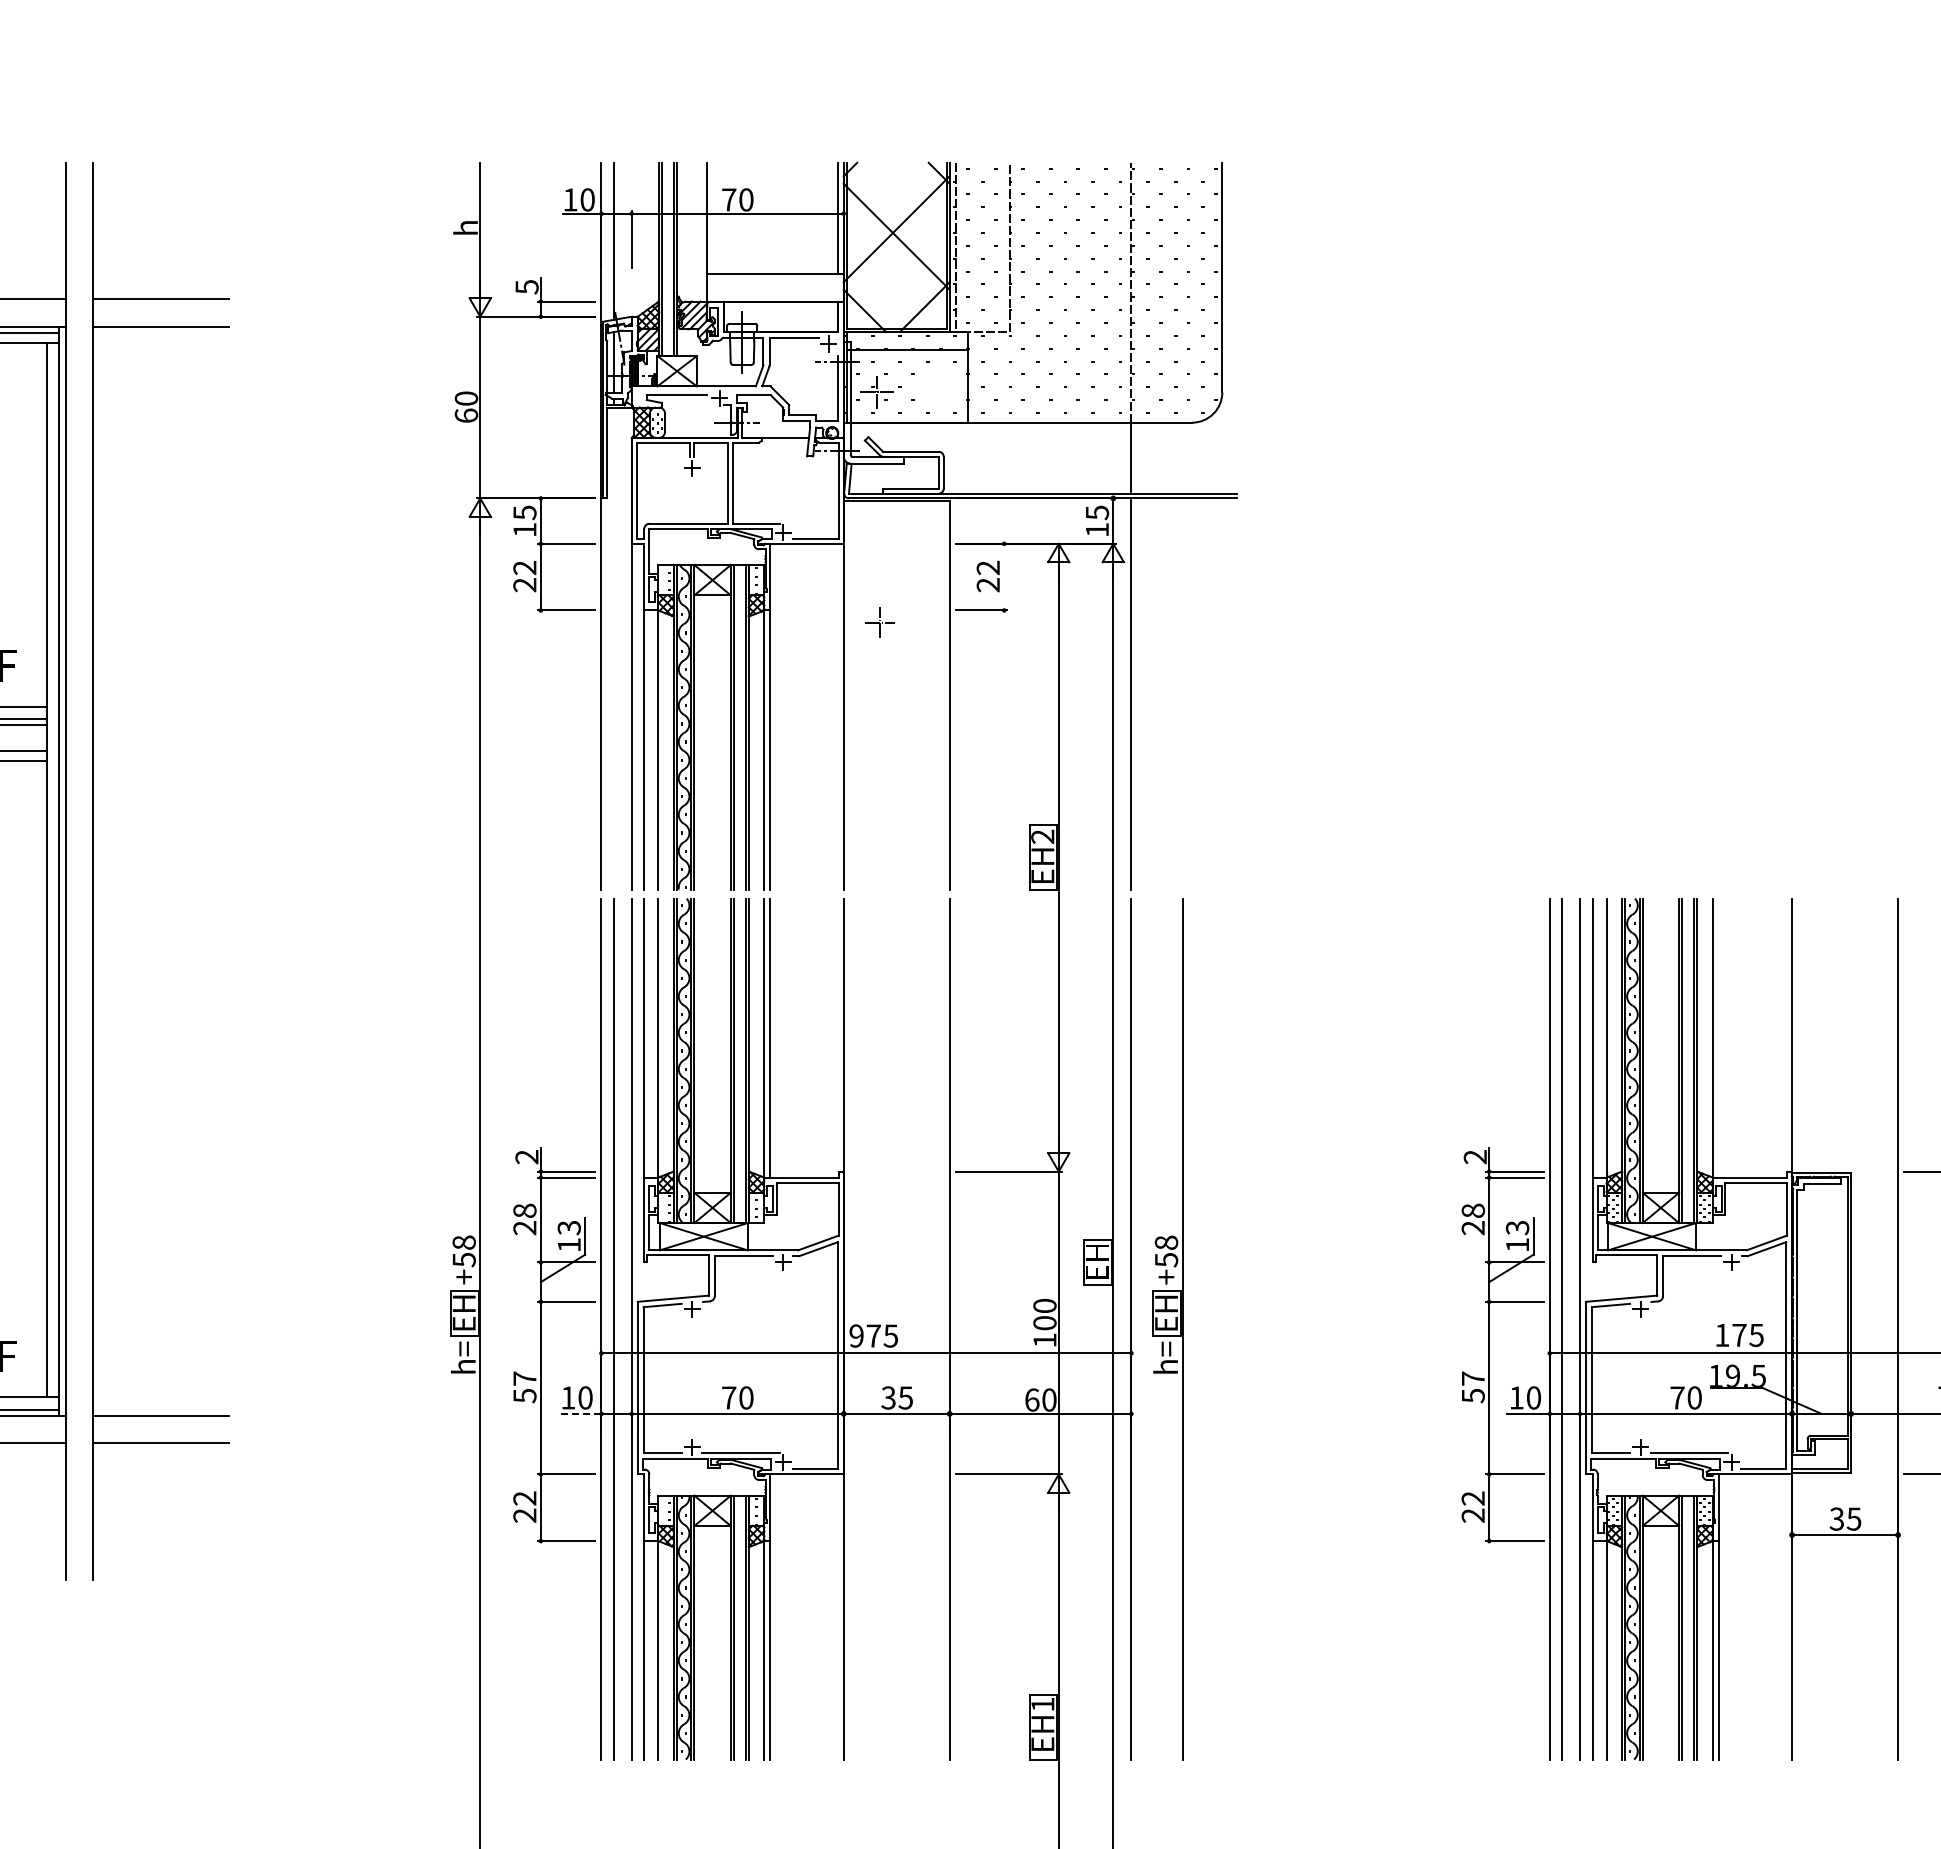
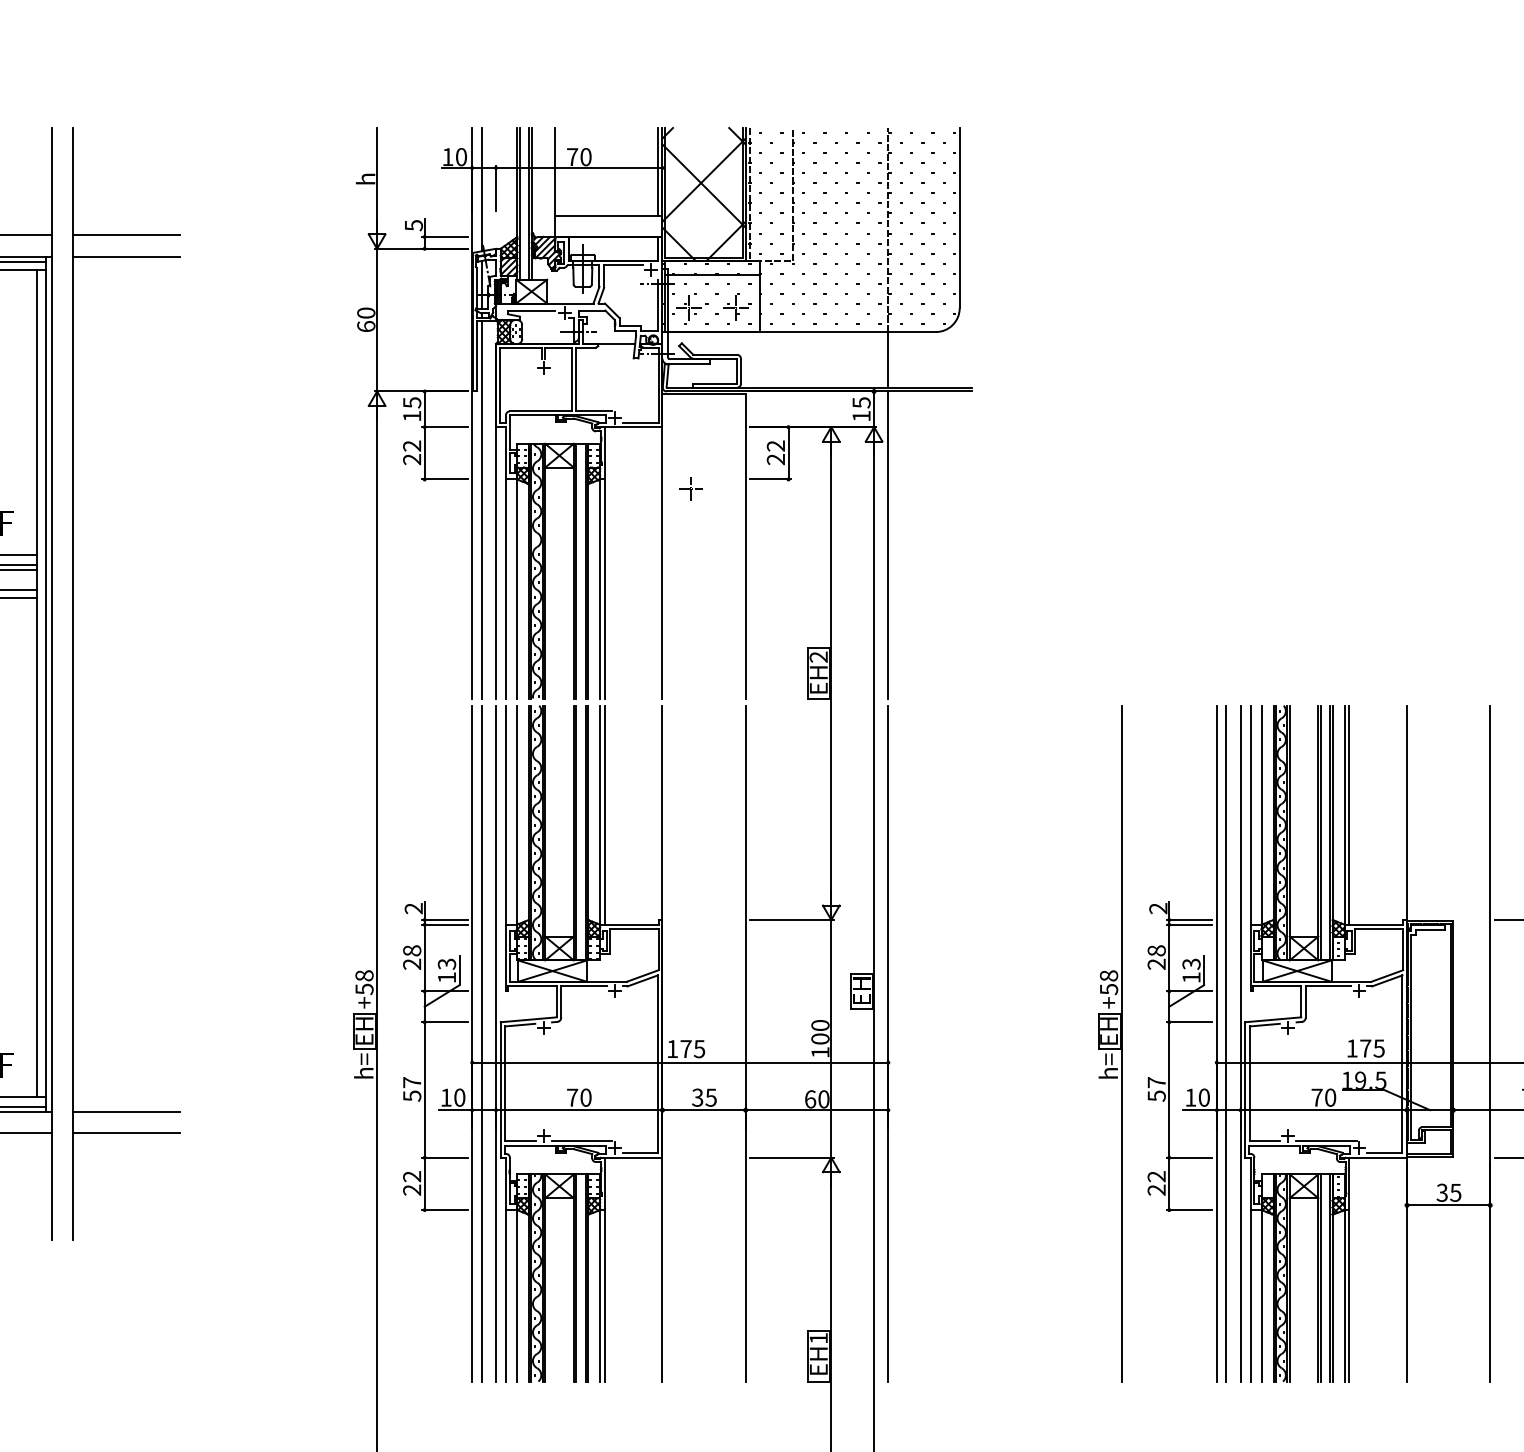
part: (938, 390) -> (736, 306), added
line: (1004, 576) -> (788, 452), added
line: (613, 648) -> (481, 509), added
line: (1718, 1037) -> (1349, 814), added
part: (1167, 1329) -> (1109, 1043), moved
text: (856, 1335) -> (672, 1048), 975 -> 175
line: (579, 1413) -> (455, 1109), dashed -> solid

